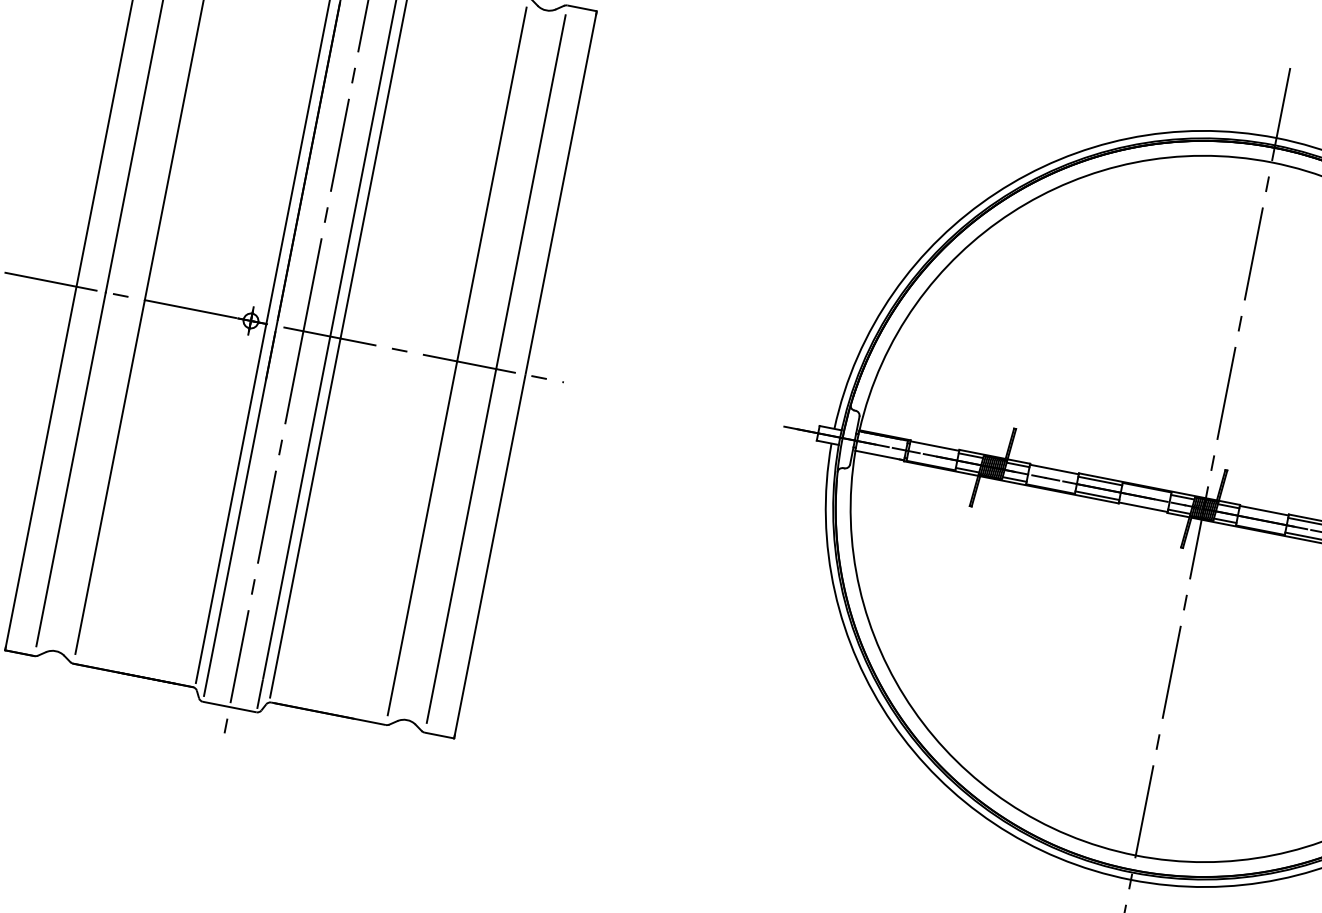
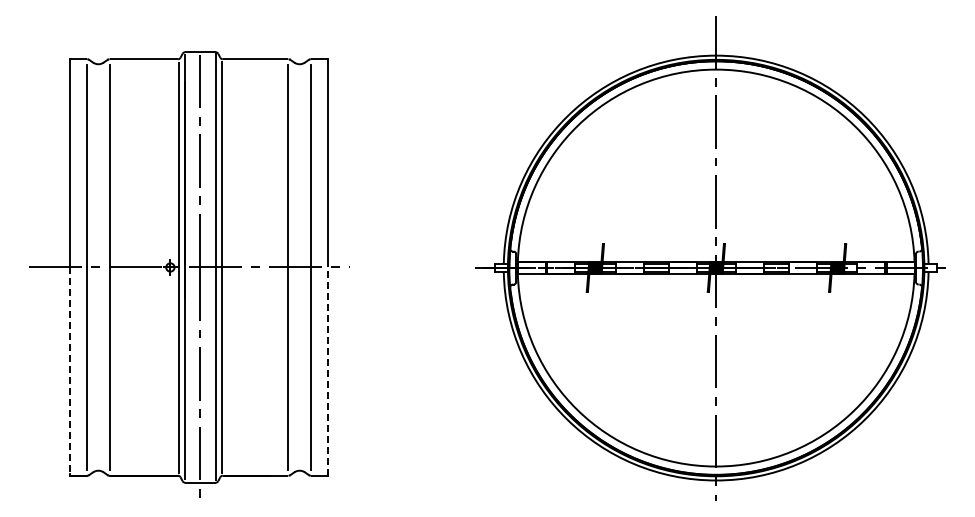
line: (40, 470) -> (70, 372), solid -> dashed
line: (489, 556) -> (327, 371), solid -> dashed

